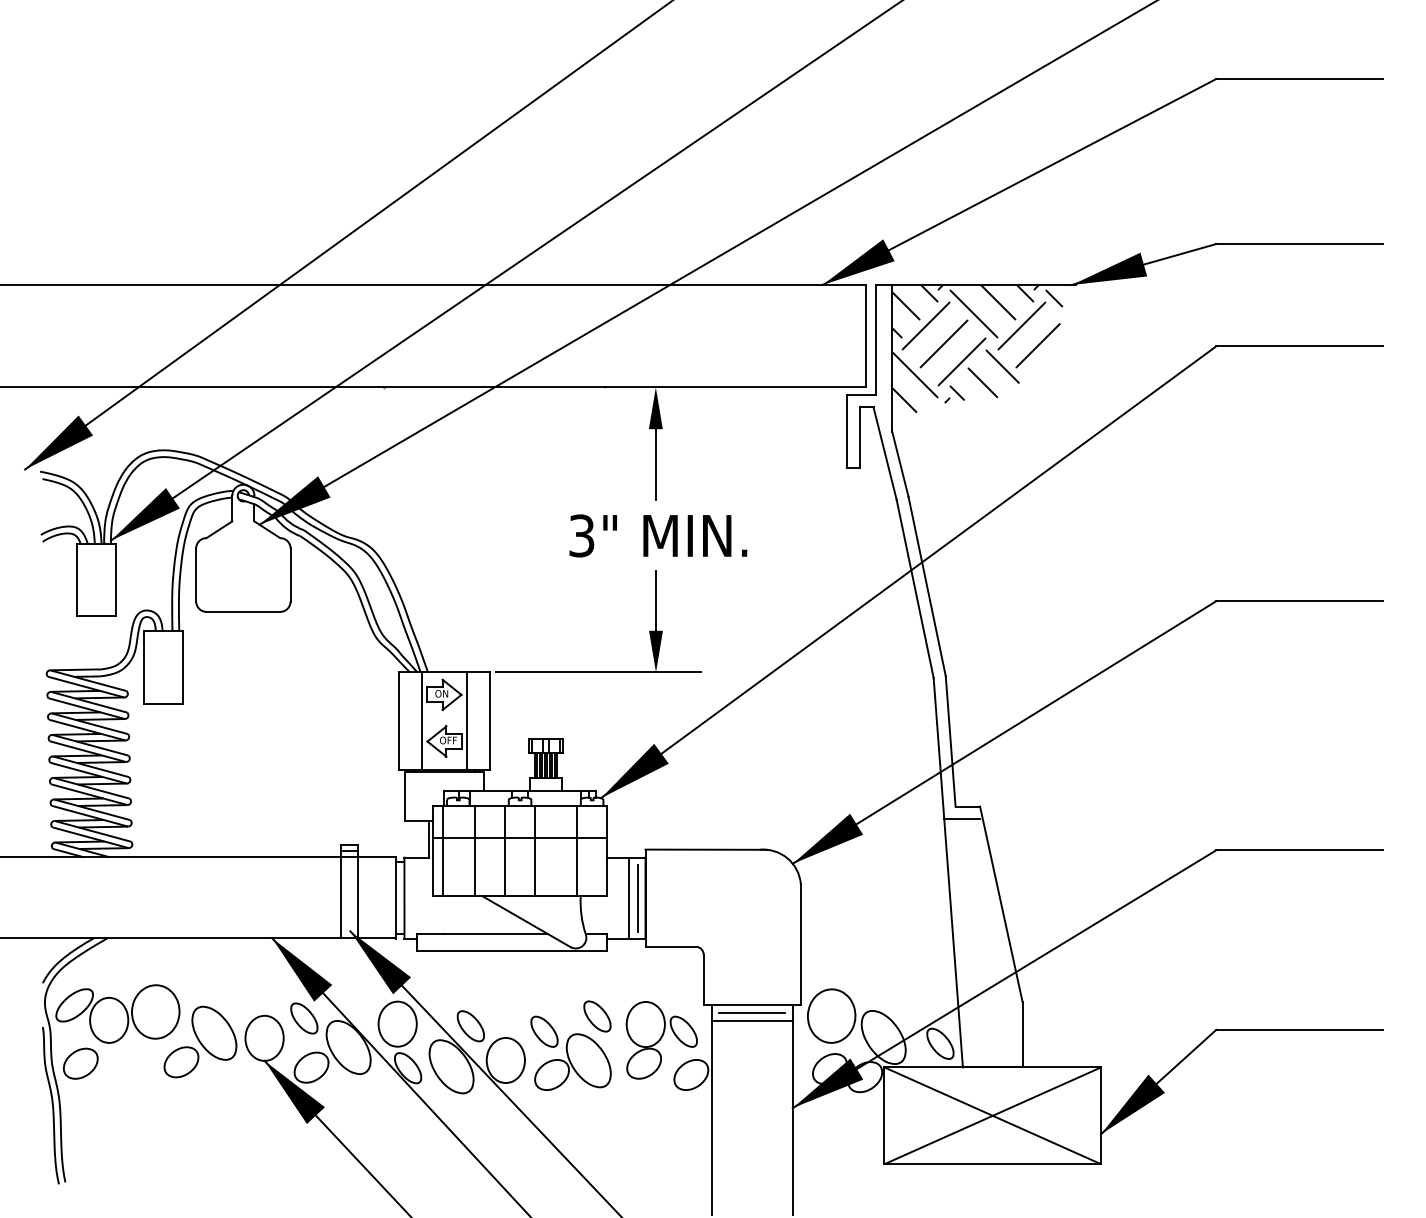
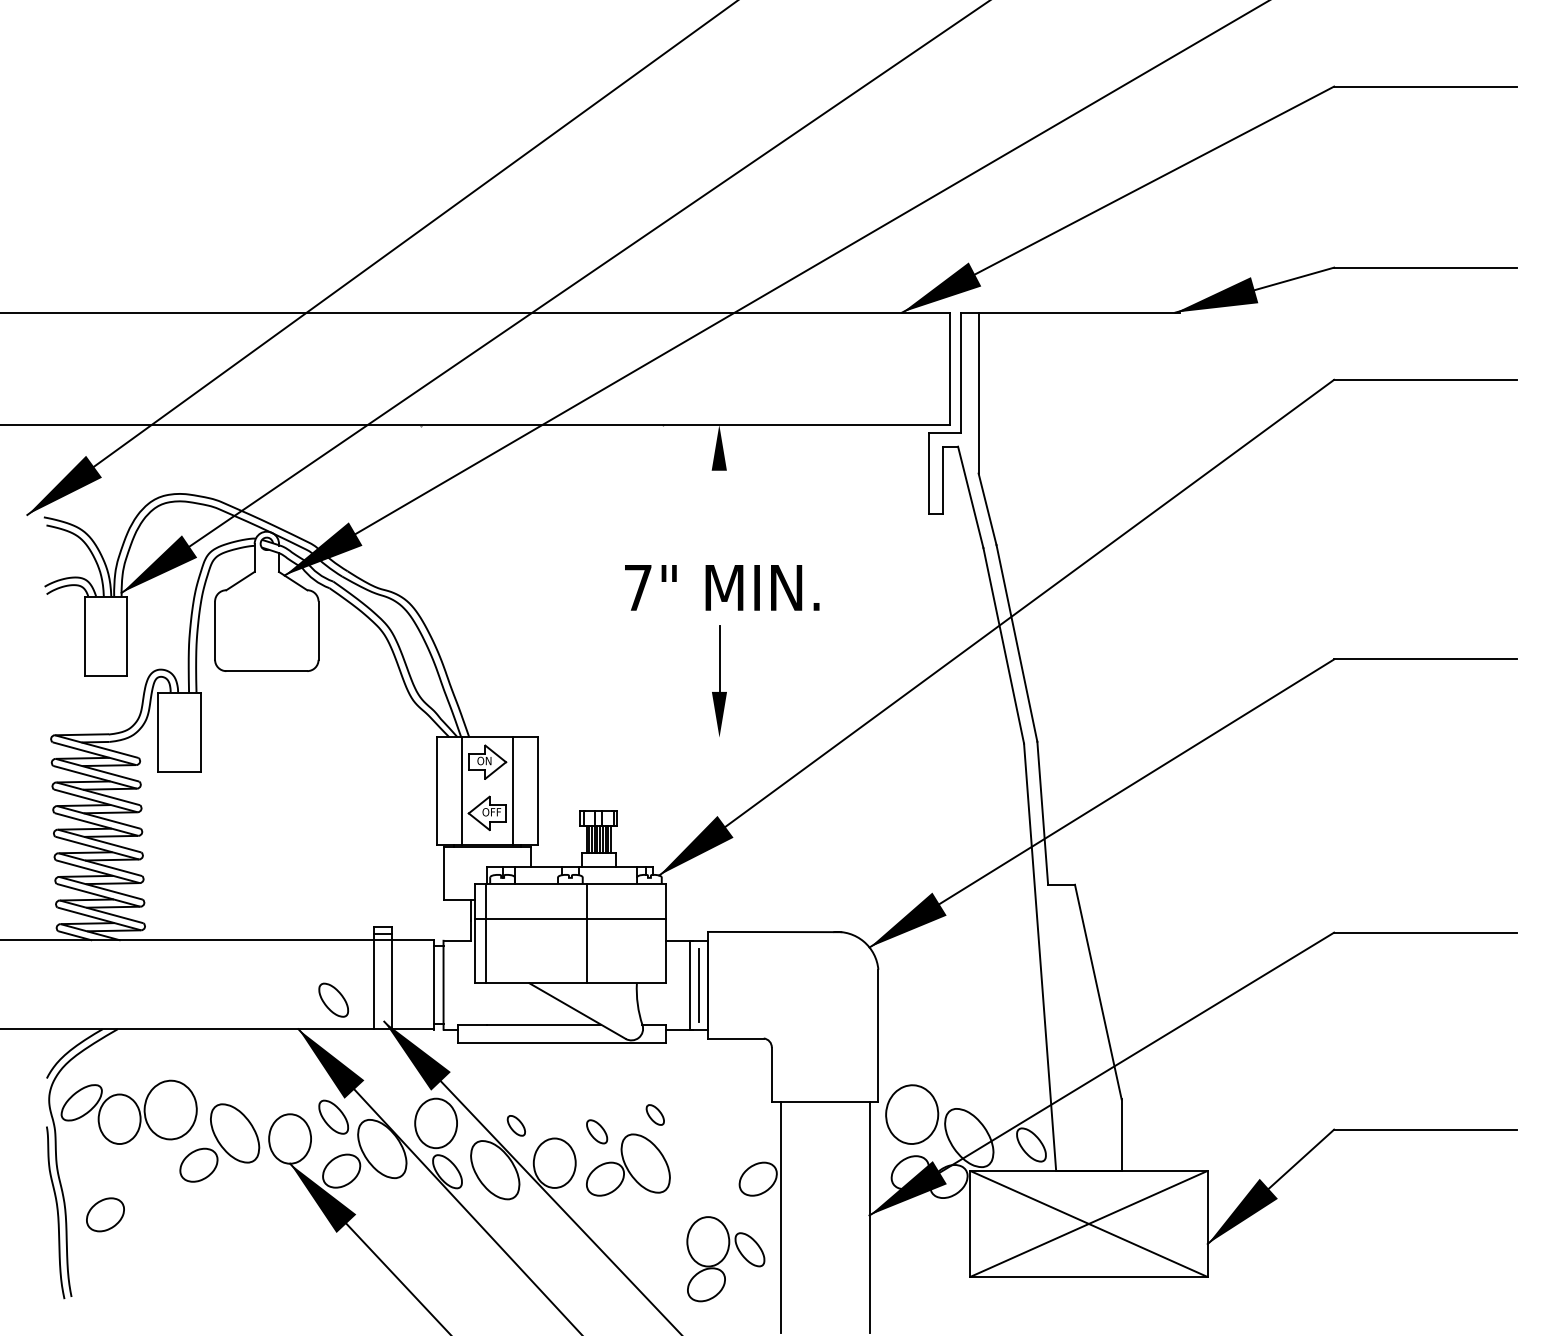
hatch: (977, 348) -> (1072, 382), removed
line: (656, 464) -> (719, 509), removed
text: (581, 535) -> (637, 587), 3" -> 7"
line: (597, 672) -> (655, 737), removed
line: (962, 819) -> (1055, 898), removed
line: (475, 851) -> (521, 933), removed
line: (504, 851) -> (553, 933), removed
line: (576, 851) -> (632, 933), removed
part: (304, 911) -> (333, 999), added
line: (751, 1012) -> (824, 1110), removed
part: (597, 1016) -> (655, 1114), size x0.6
line: (751, 1020) -> (824, 1119), removed
part: (470, 1026) -> (516, 1125), size x0.6
part: (543, 1031) -> (596, 1131), size x0.7
part: (661, 1040) -> (725, 1259), moved
part: (80, 1063) -> (105, 1214), moved

